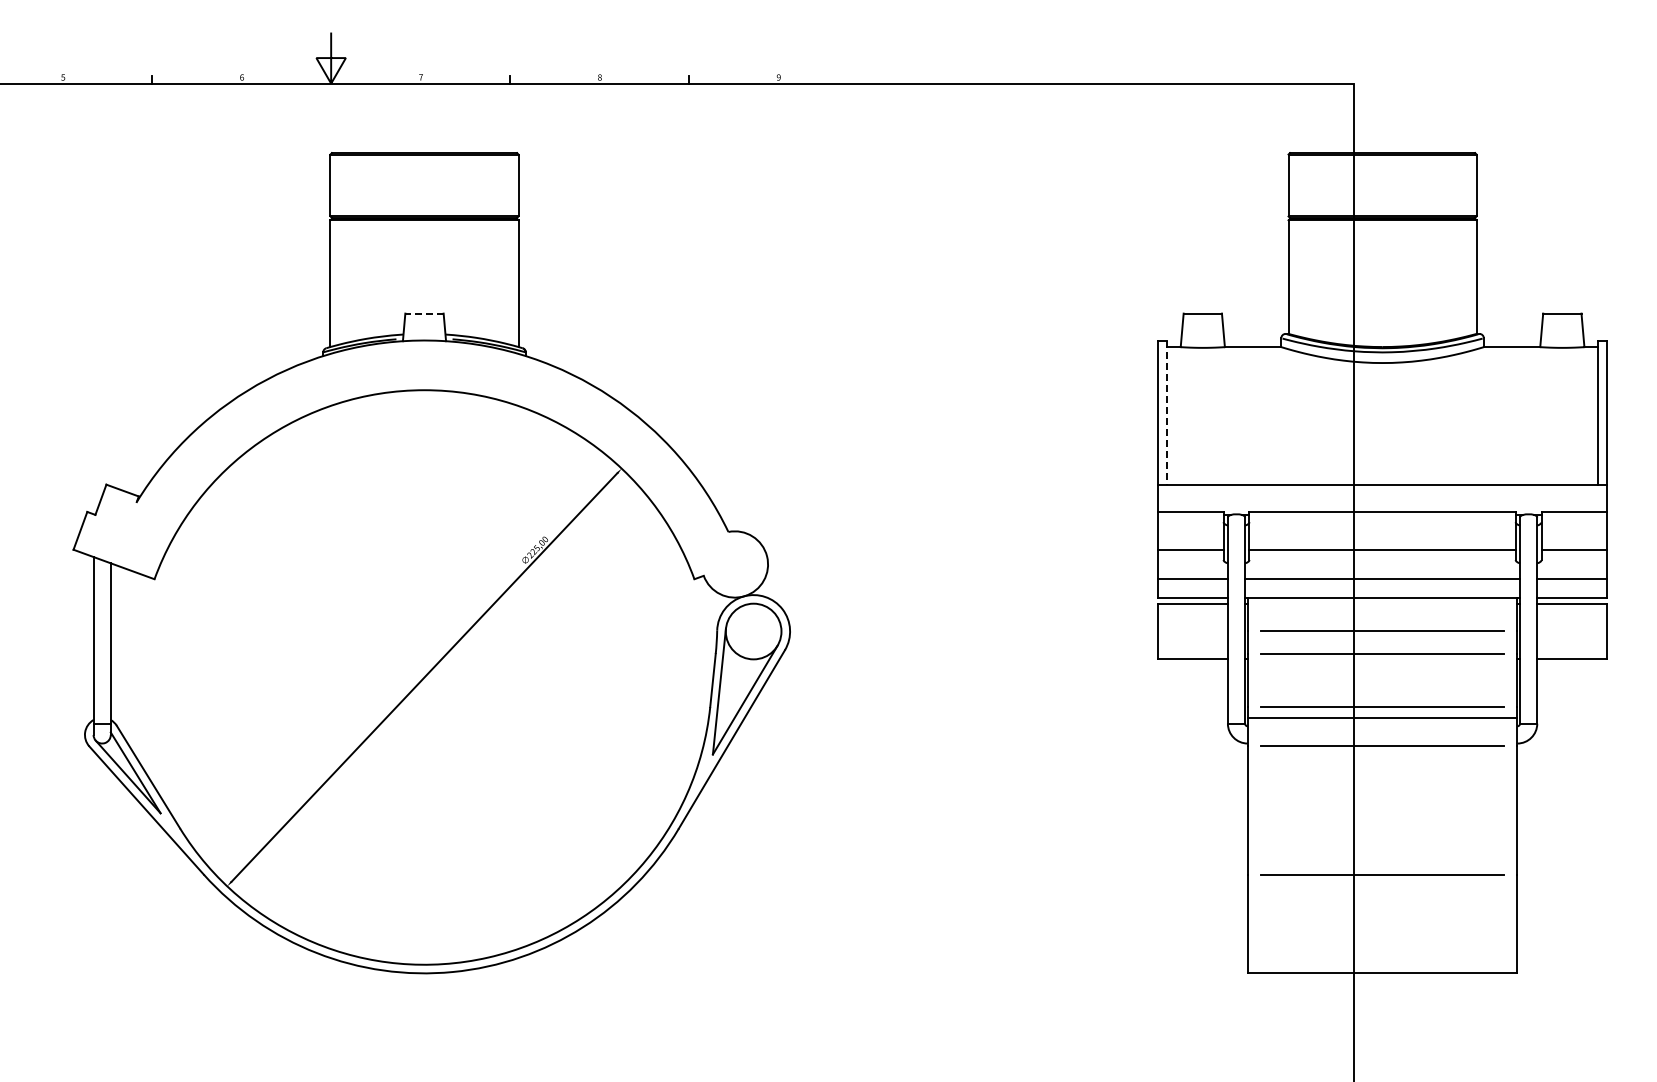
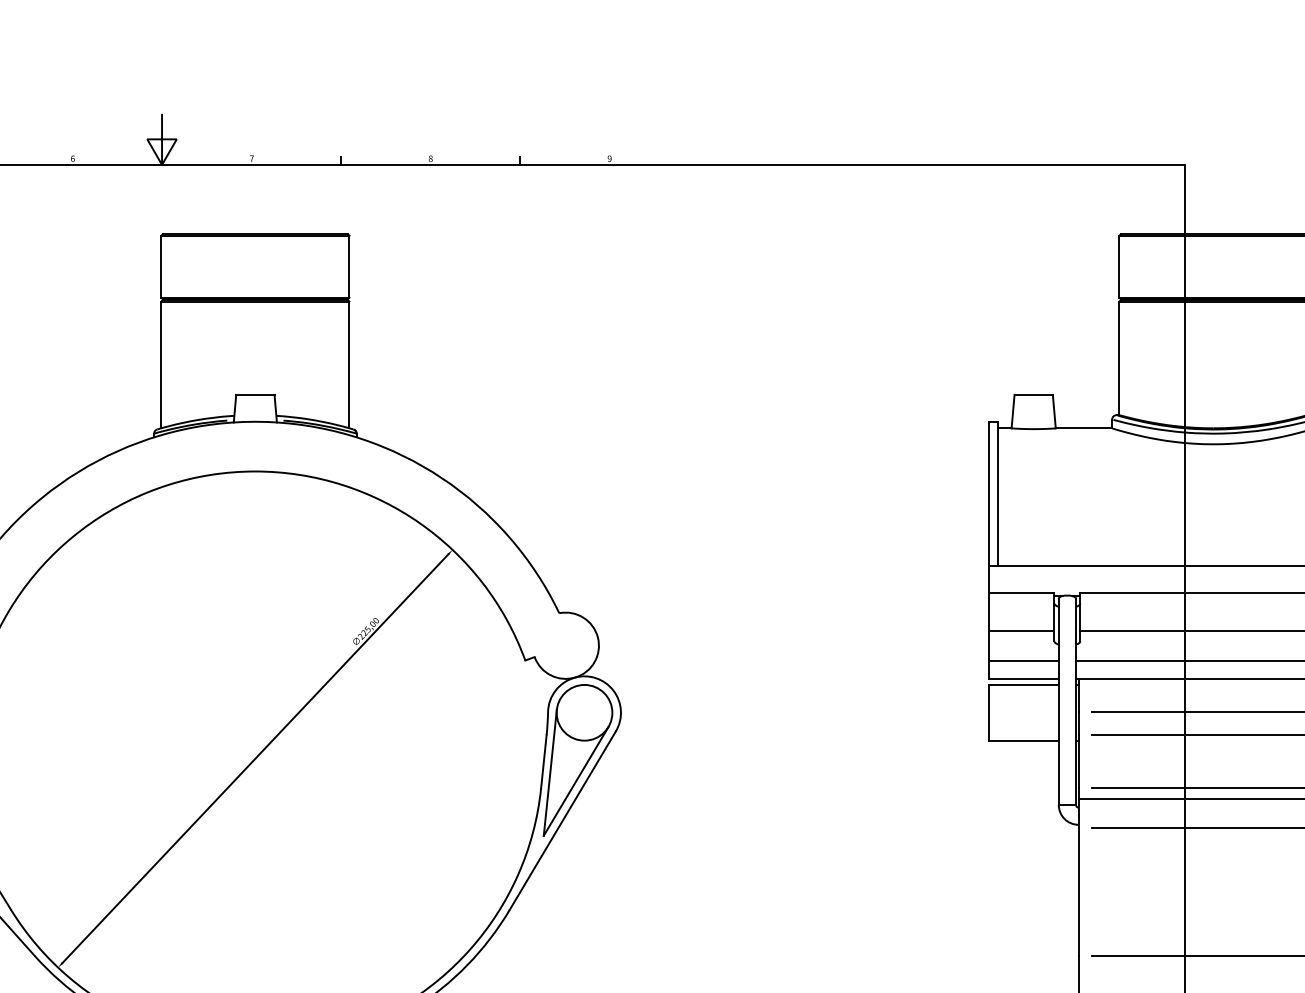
line: (424, 313) -> (255, 394), dashed -> solid
line: (1166, 413) -> (997, 494), dashed -> solid

